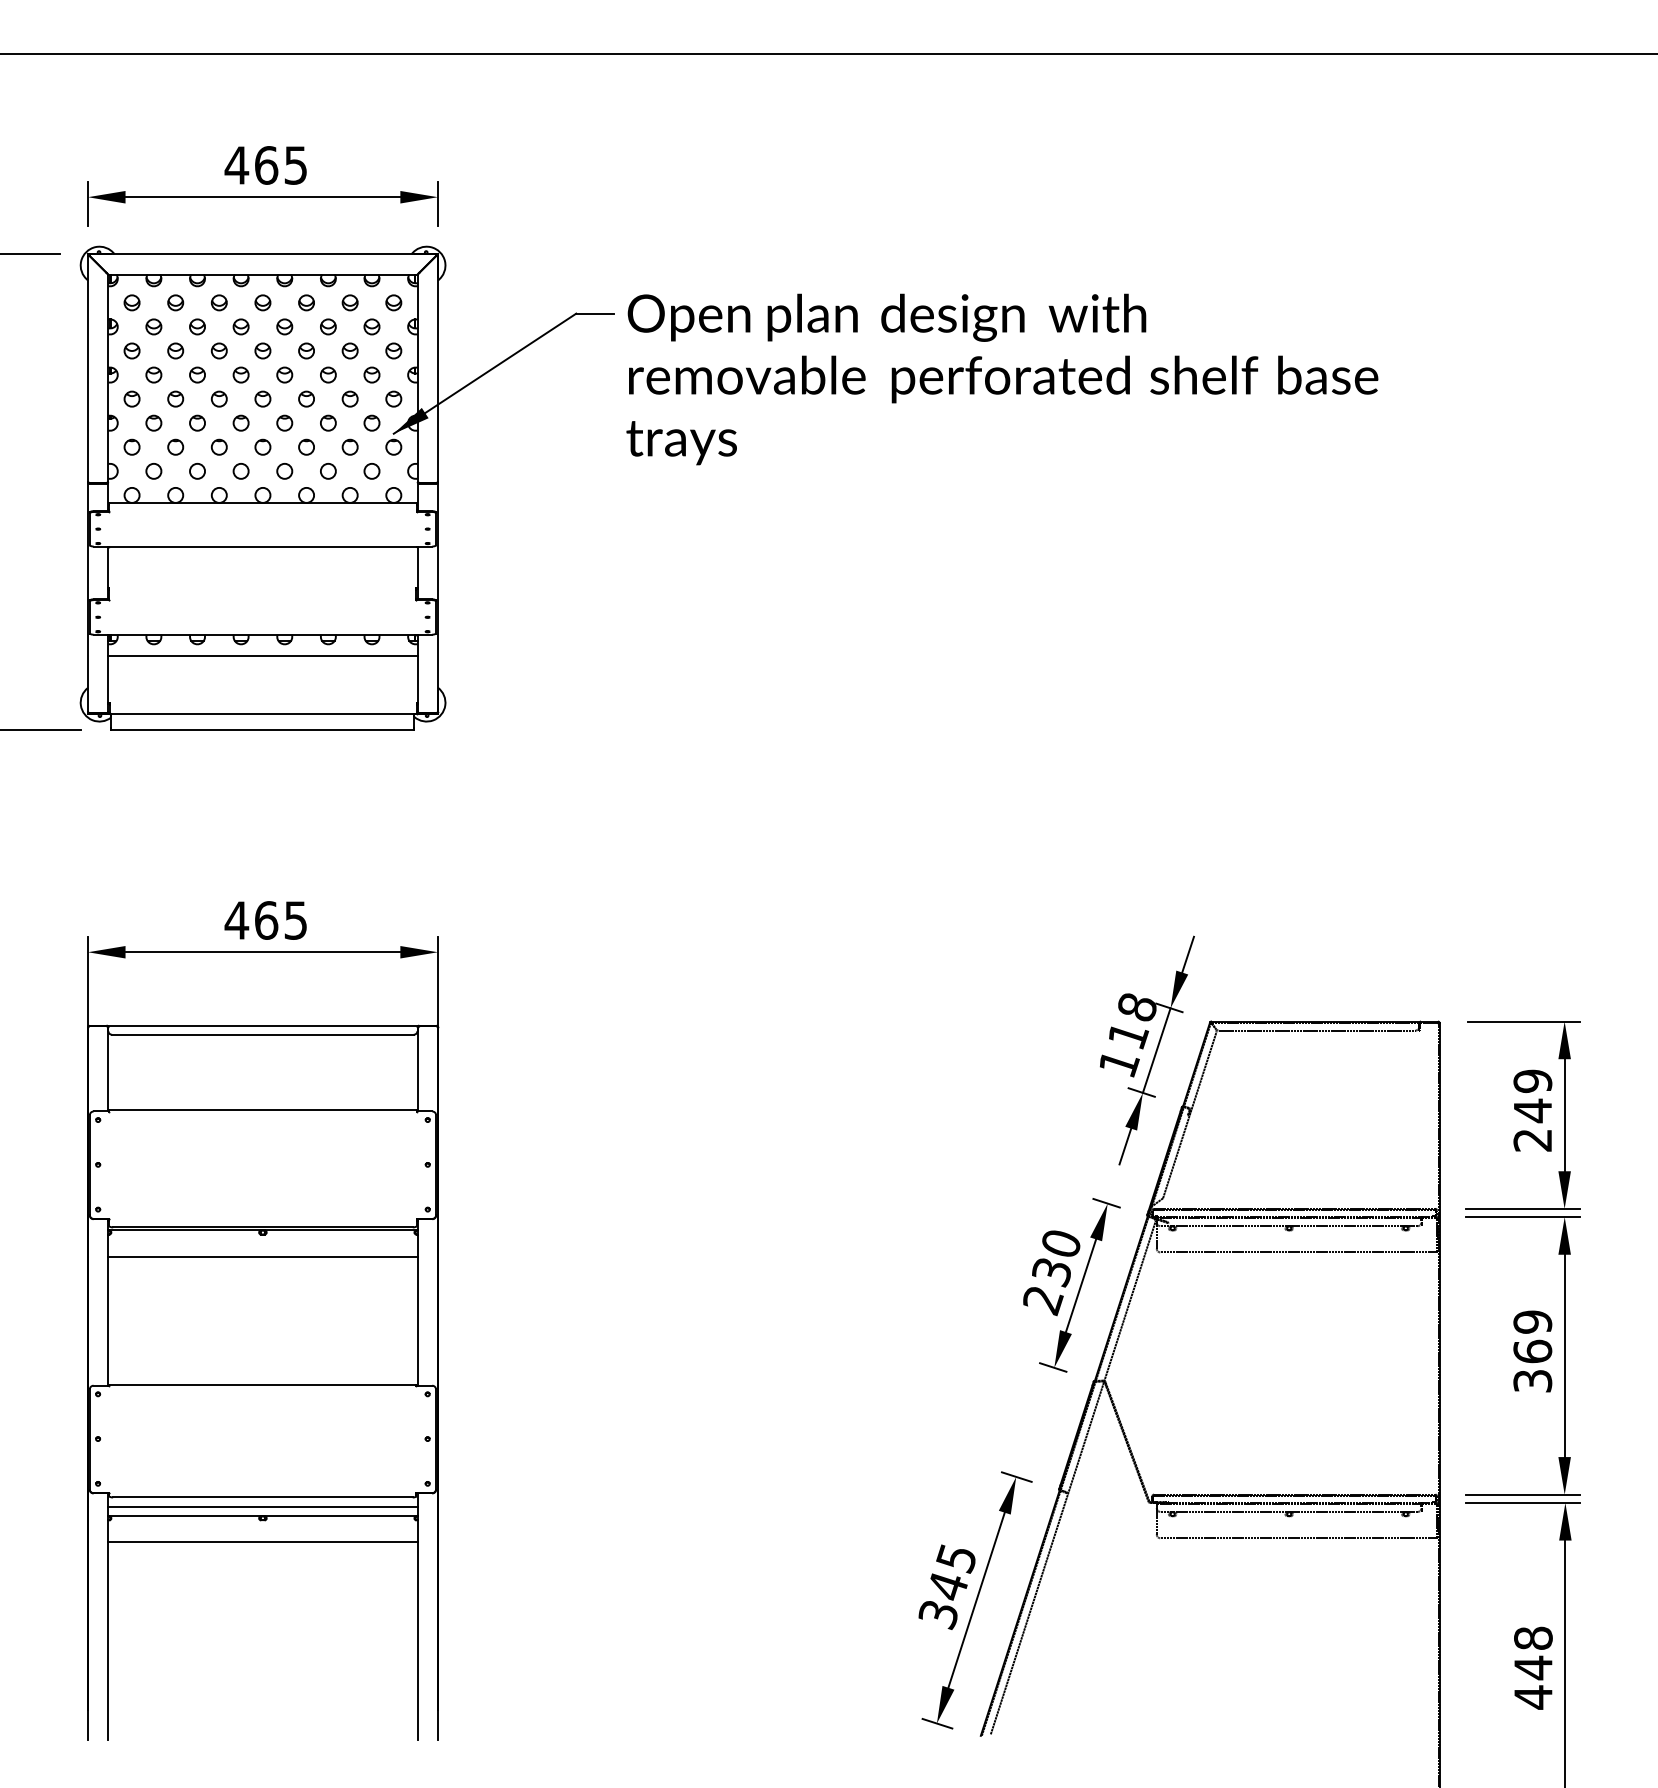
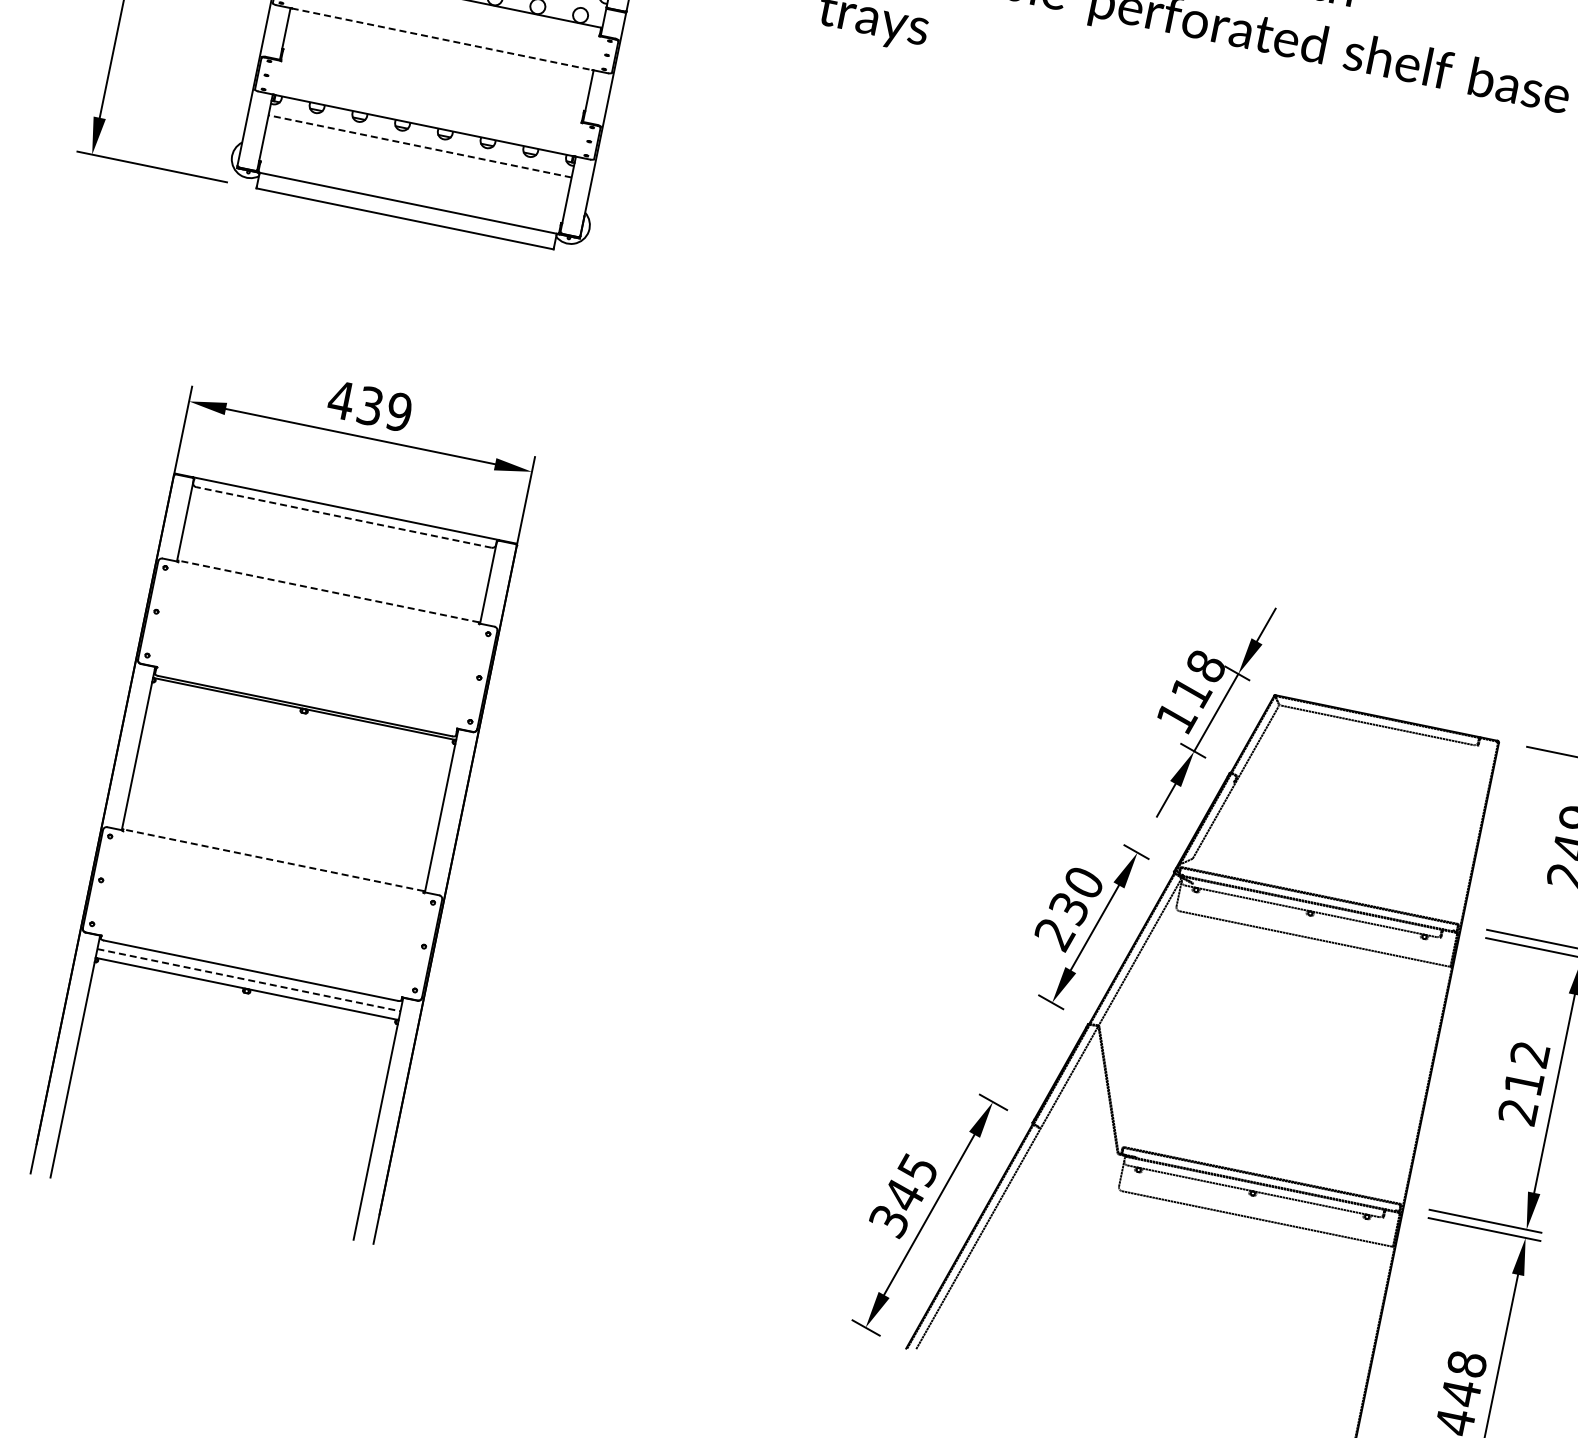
line: (262, 546) -> (441, 39), solid -> dashed
line: (262, 656) -> (419, 146), solid -> dashed
text: (281, 920) -> (385, 409), 465 -> 439
line: (262, 1034) -> (343, 517), solid -> dashed
line: (262, 1110) -> (328, 591), solid -> dashed
line: (262, 1256) -> (298, 734), removed
text: (1532, 1351) -> (1523, 1082), 369 -> 212
line: (262, 1384) -> (273, 859), solid -> dashed
line: (262, 1507) -> (248, 980), solid -> dashed
line: (262, 1542) -> (241, 1014), removed

